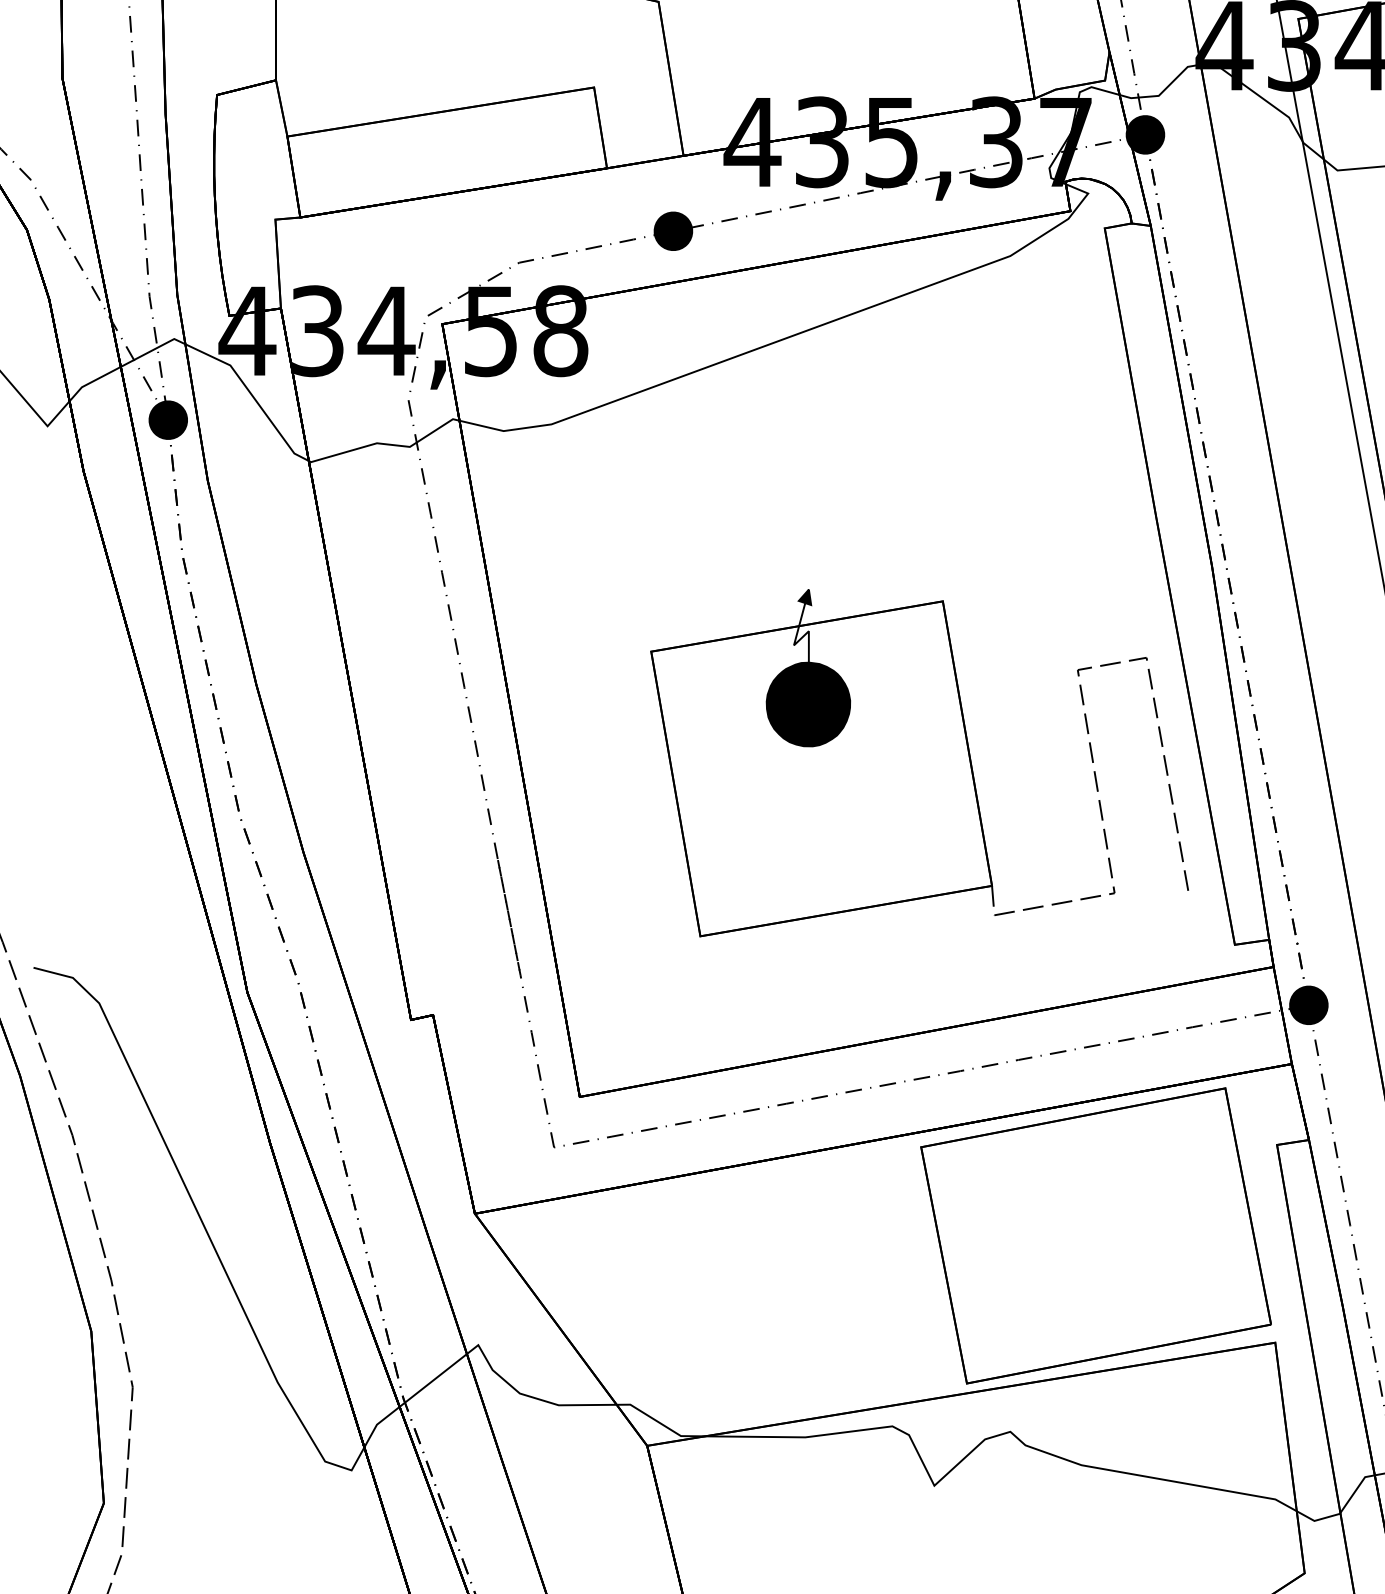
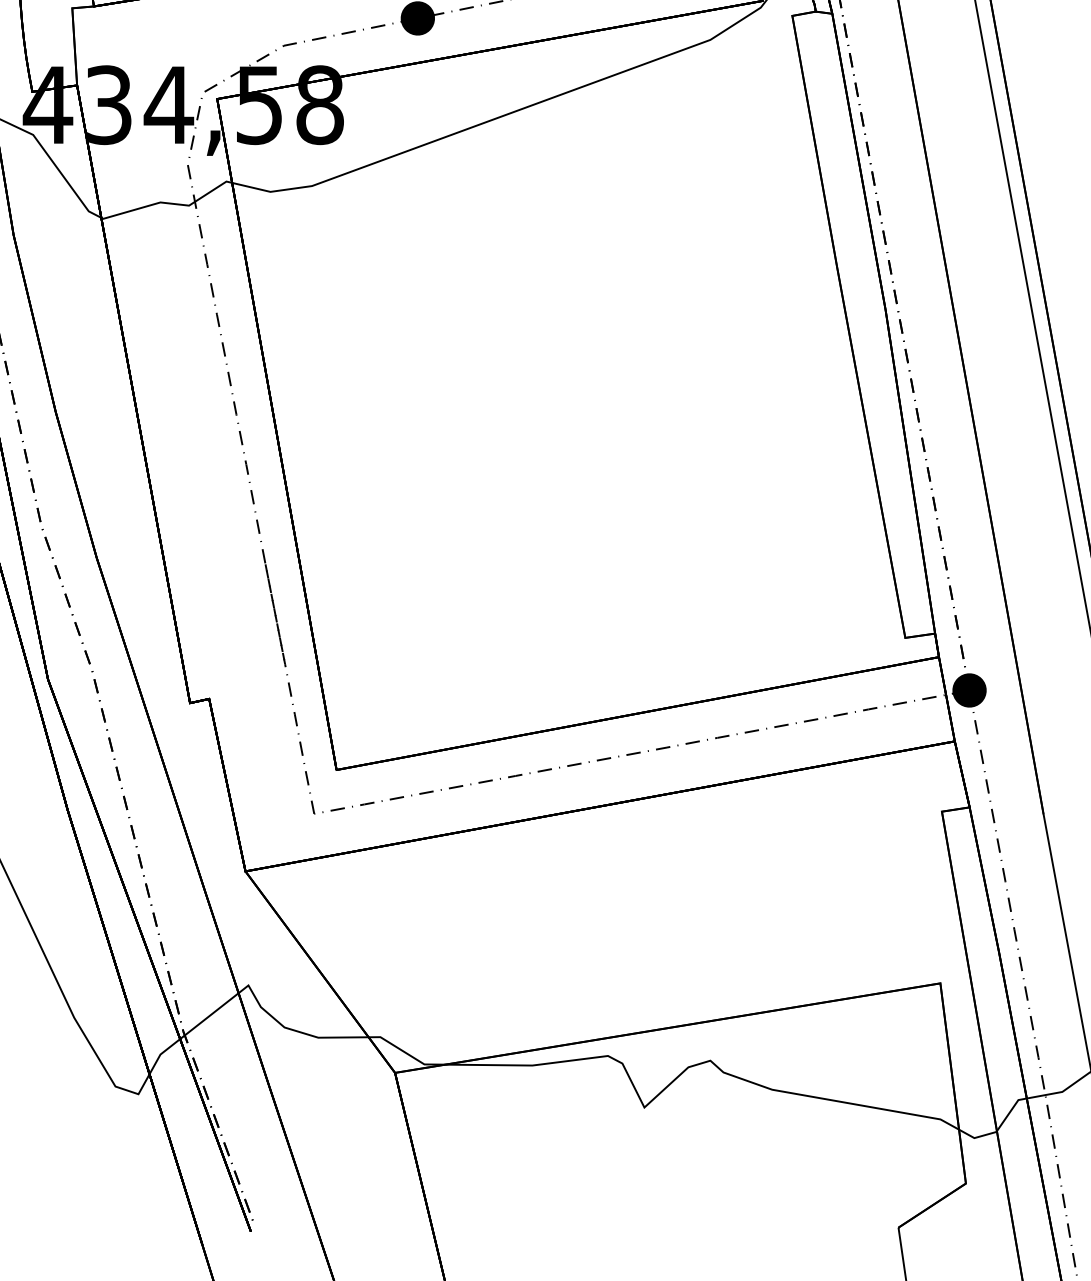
part: (919, 763) -> (631, 480), removed
part: (1095, 1235) -> (784, 890), removed

